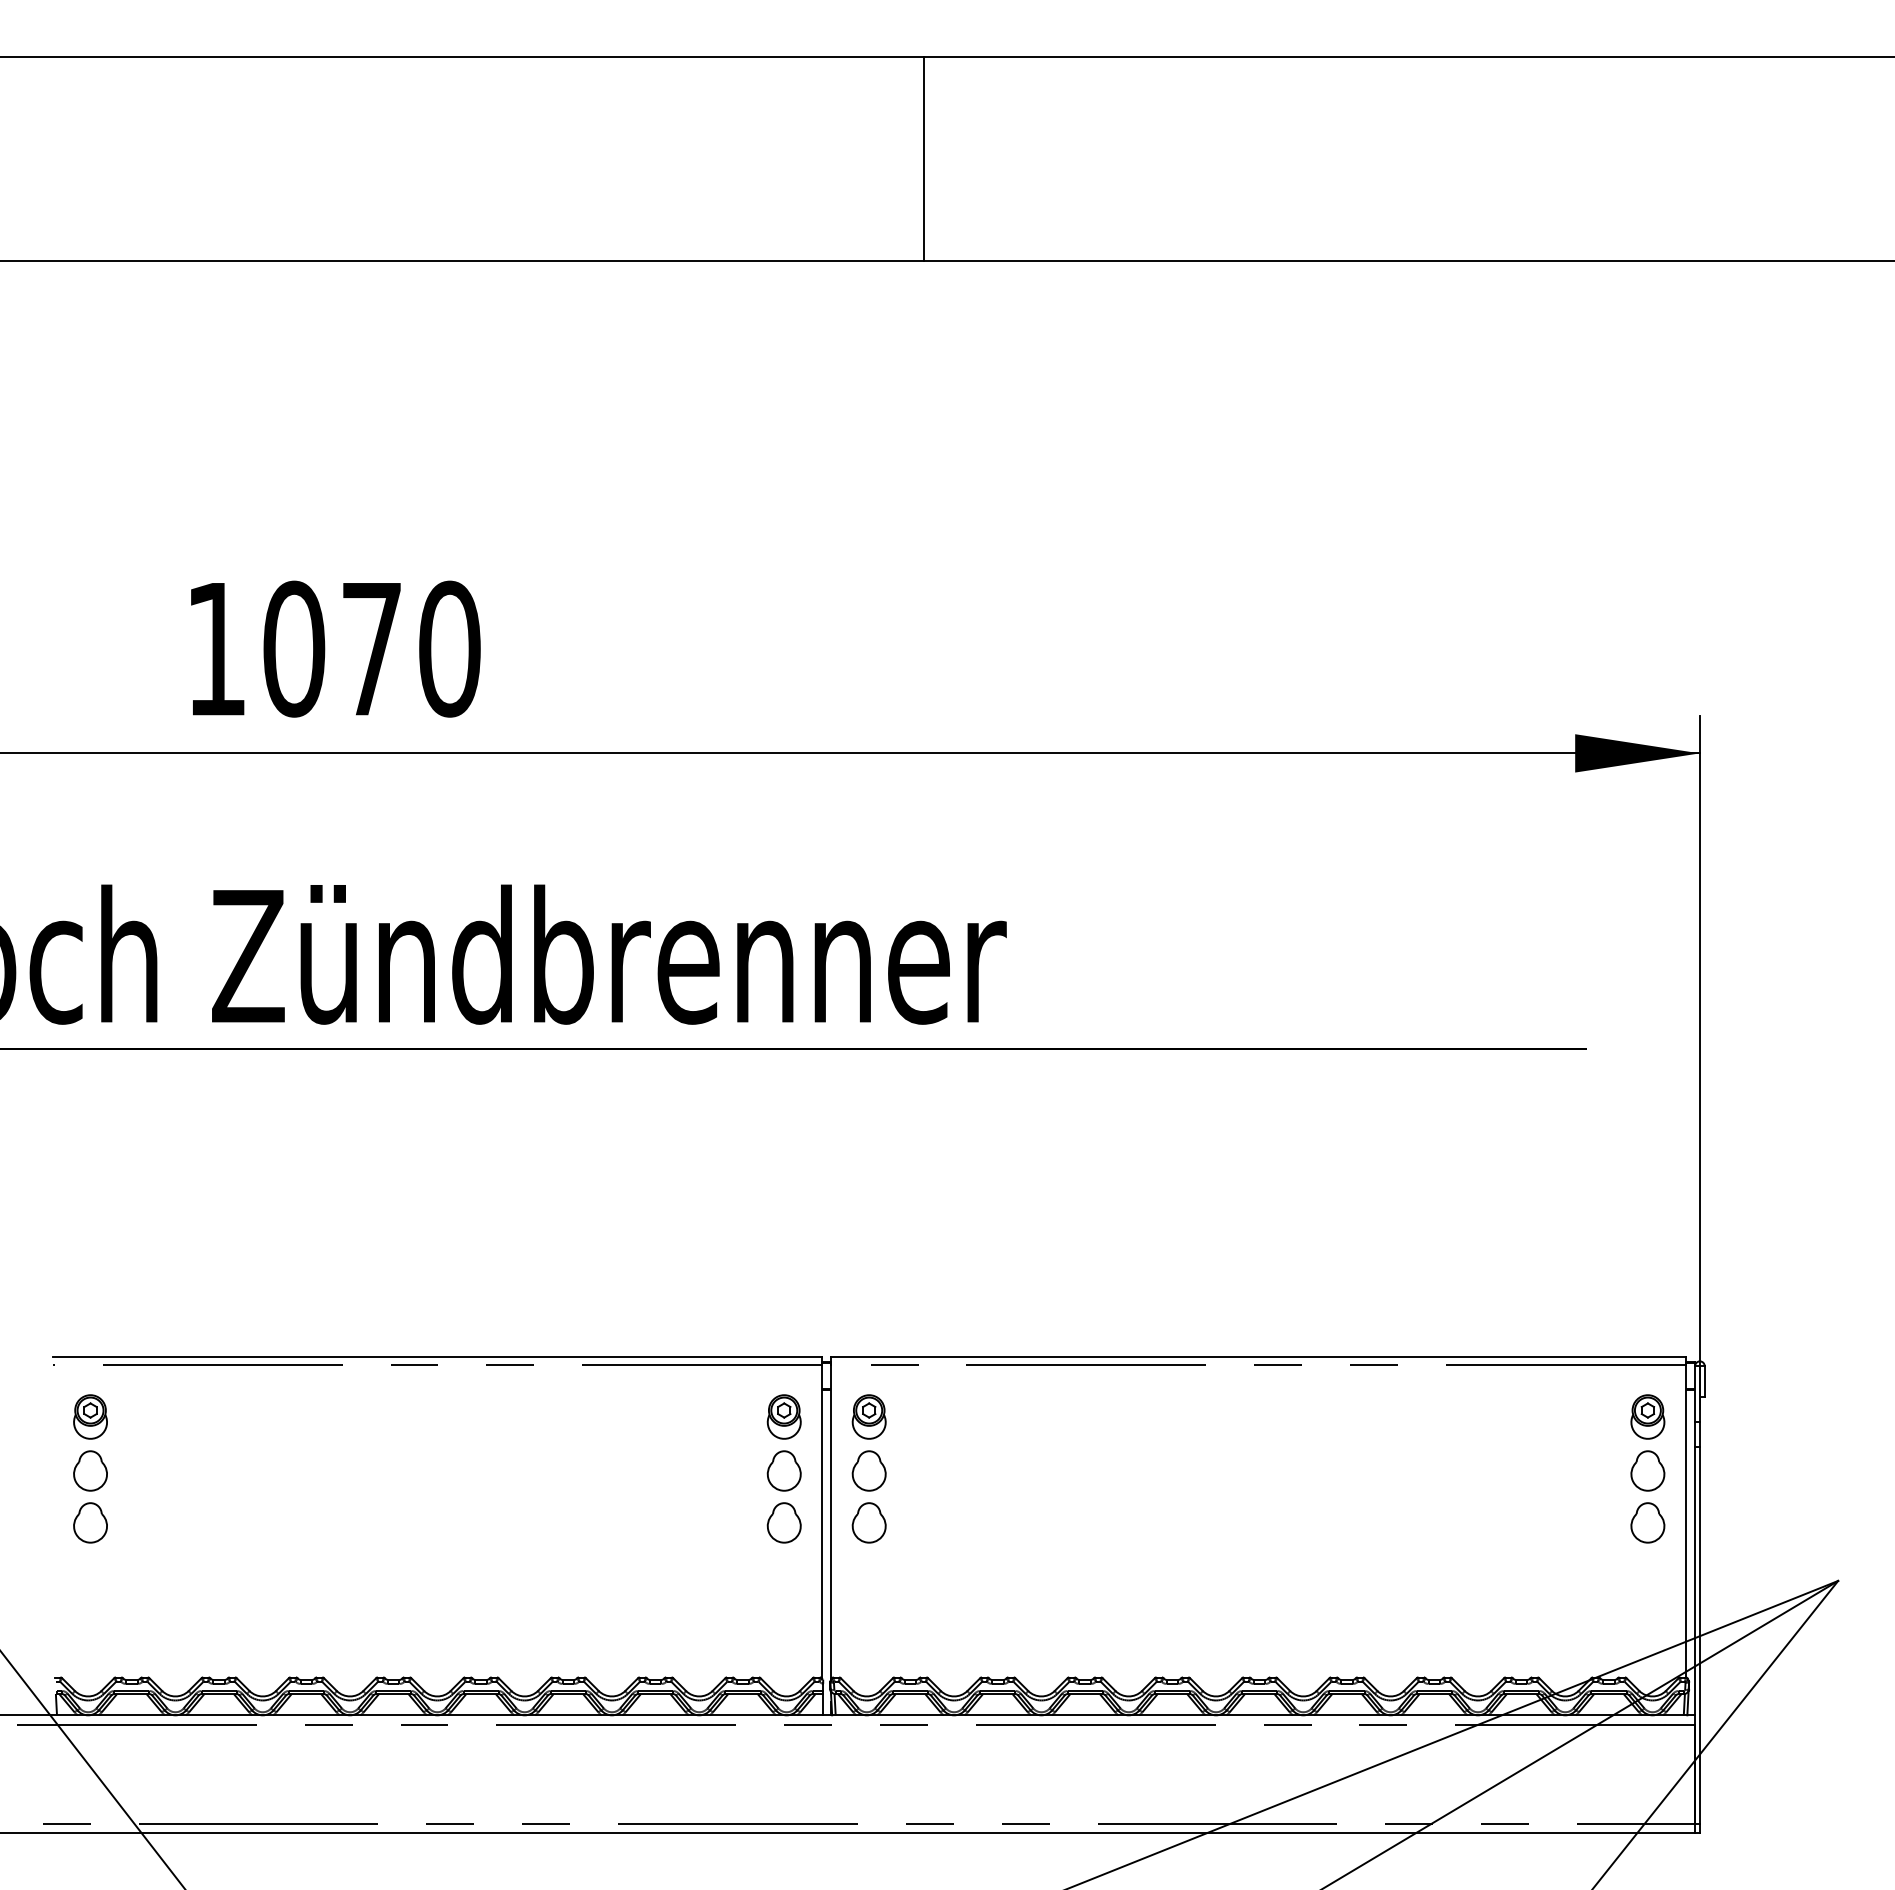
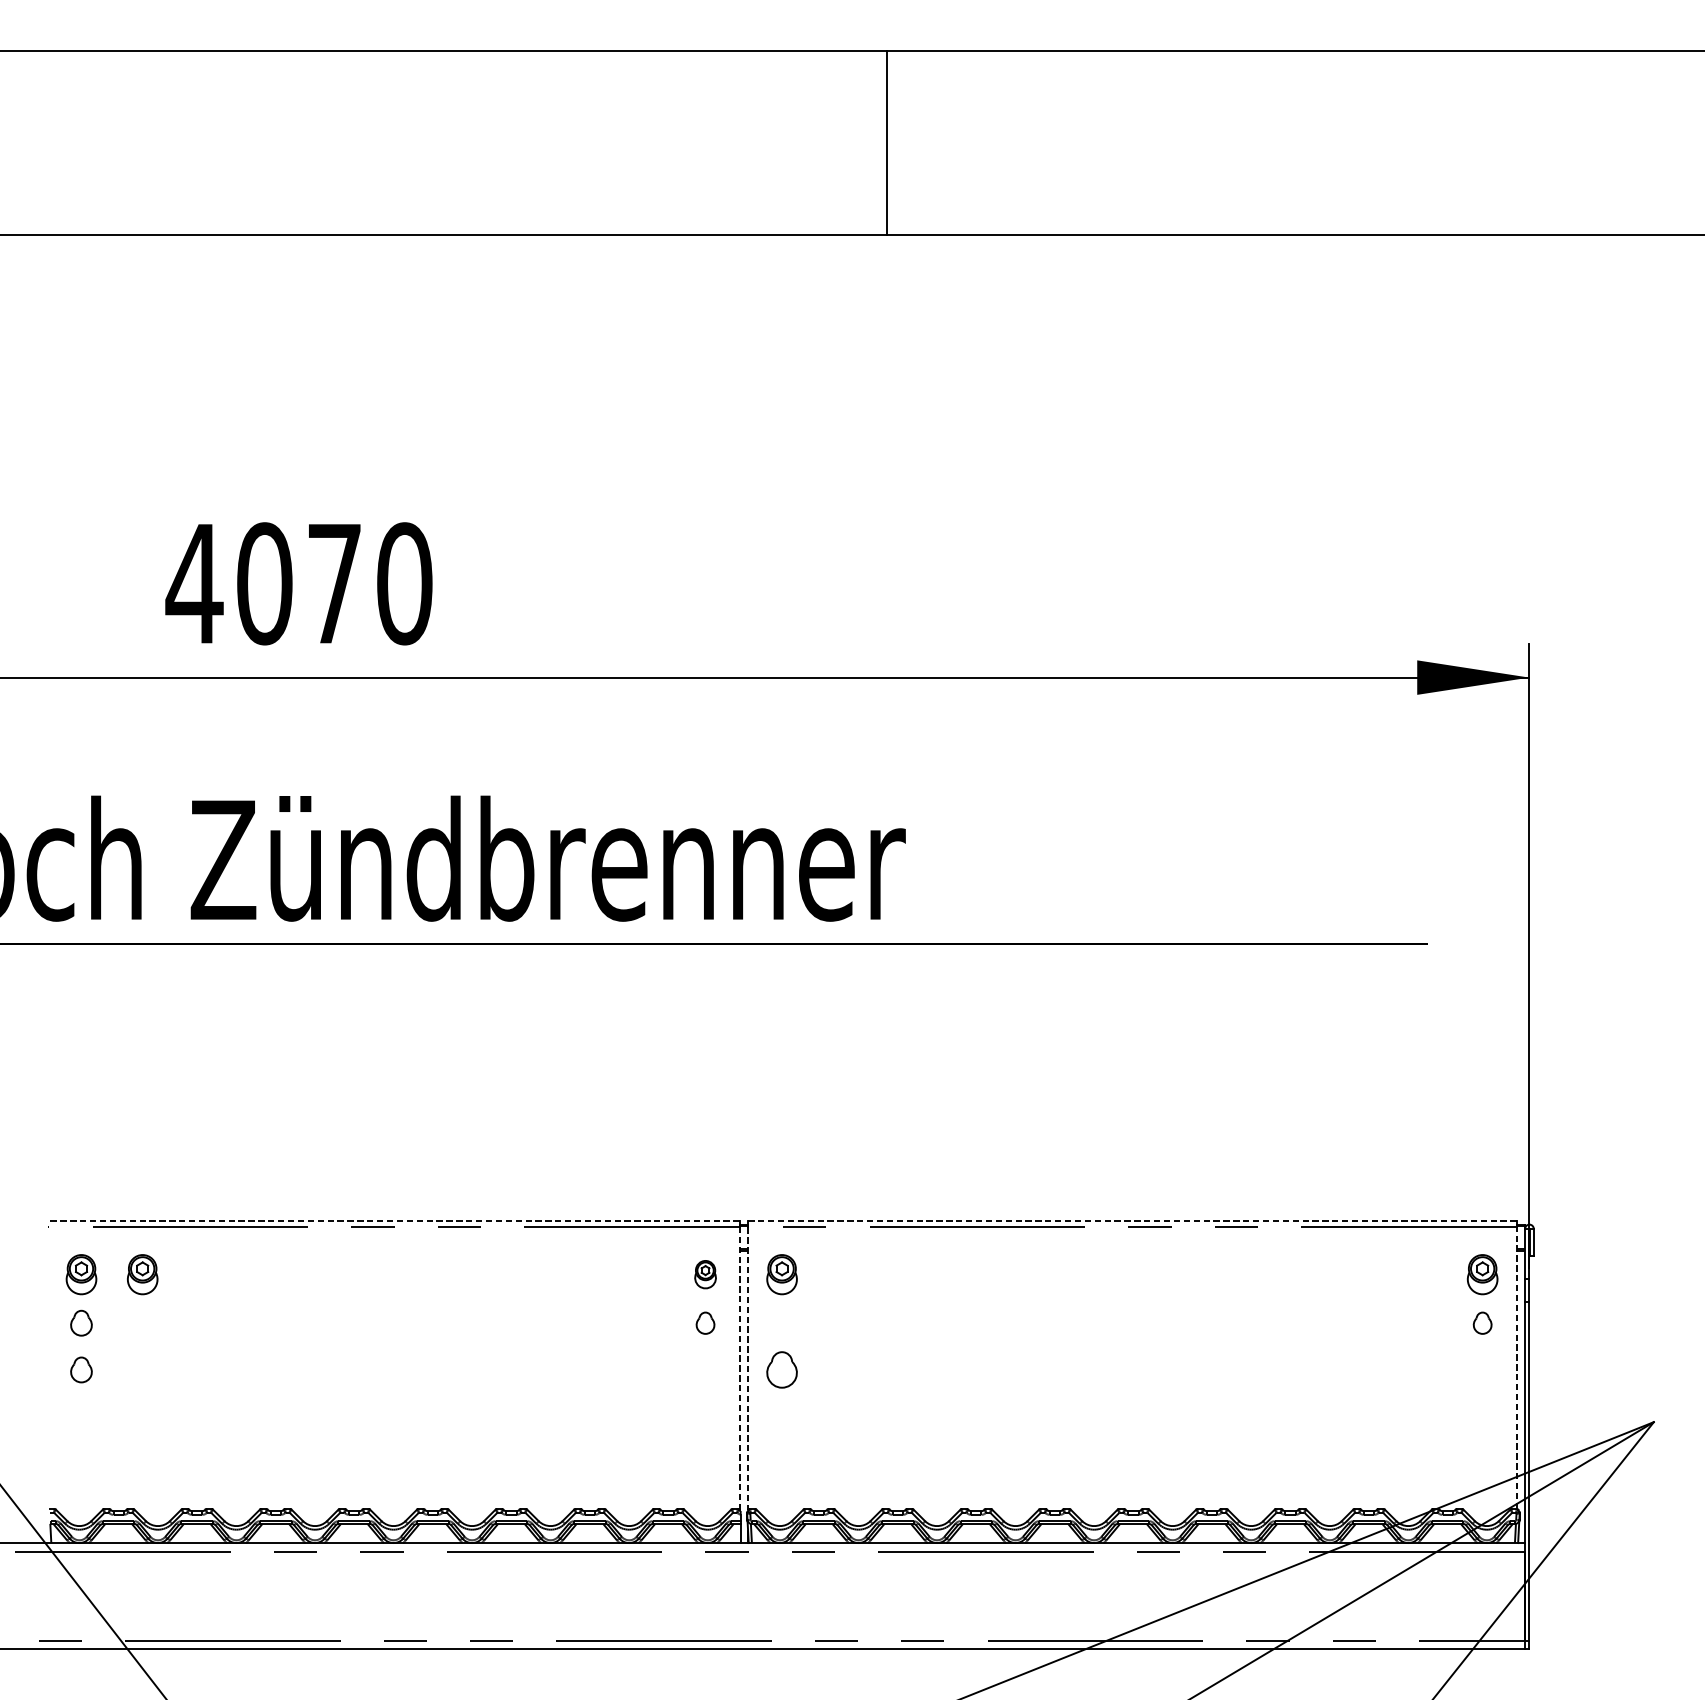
line: (924, 158) -> (887, 142), moved
text: (215, 649) -> (193, 584), 1070 -> 4070
line: (437, 1357) -> (393, 1221), solid -> dashed
line: (1258, 1357) -> (1132, 1221), solid -> dashed
part: (158, 1416) -> (142, 1274), added
part: (783, 1416) -> (704, 1274), size x0.7
part: (90, 1470) -> (81, 1322), size x0.7
part: (783, 1470) -> (704, 1322), size x0.6
part: (868, 1470) -> (781, 1322), removed
part: (1647, 1470) -> (1482, 1322), size x0.6
line: (822, 1521) -> (740, 1368), solid -> dashed
line: (1685, 1521) -> (1516, 1368), solid -> dashed
part: (90, 1522) -> (81, 1369), size x0.7
part: (783, 1522) -> (704, 1369), removed
line: (831, 1522) -> (748, 1369), solid -> dashed
part: (1647, 1522) -> (1482, 1369), removed

